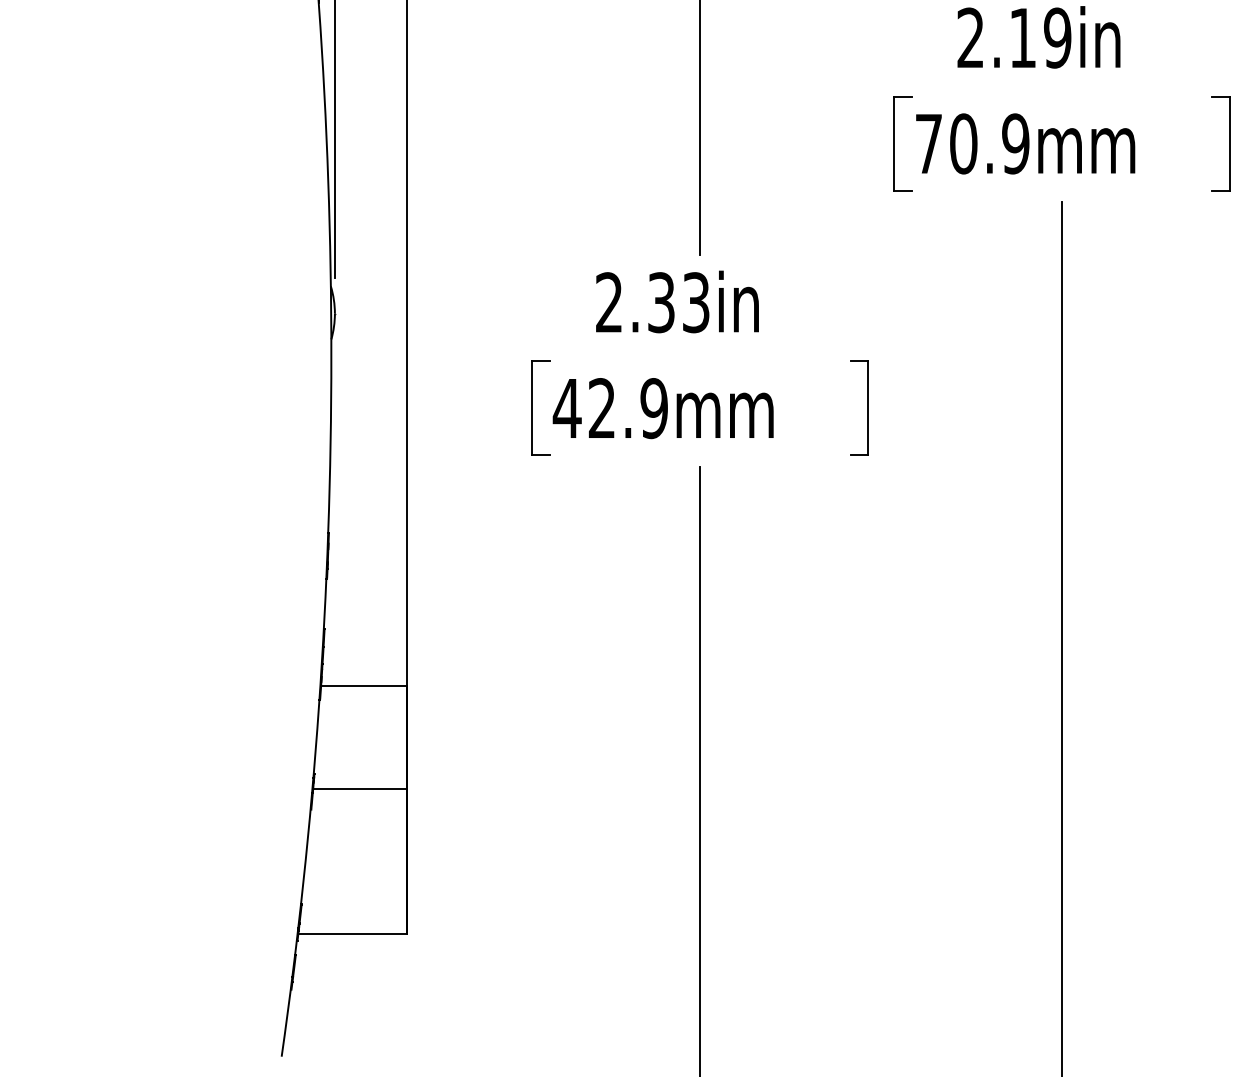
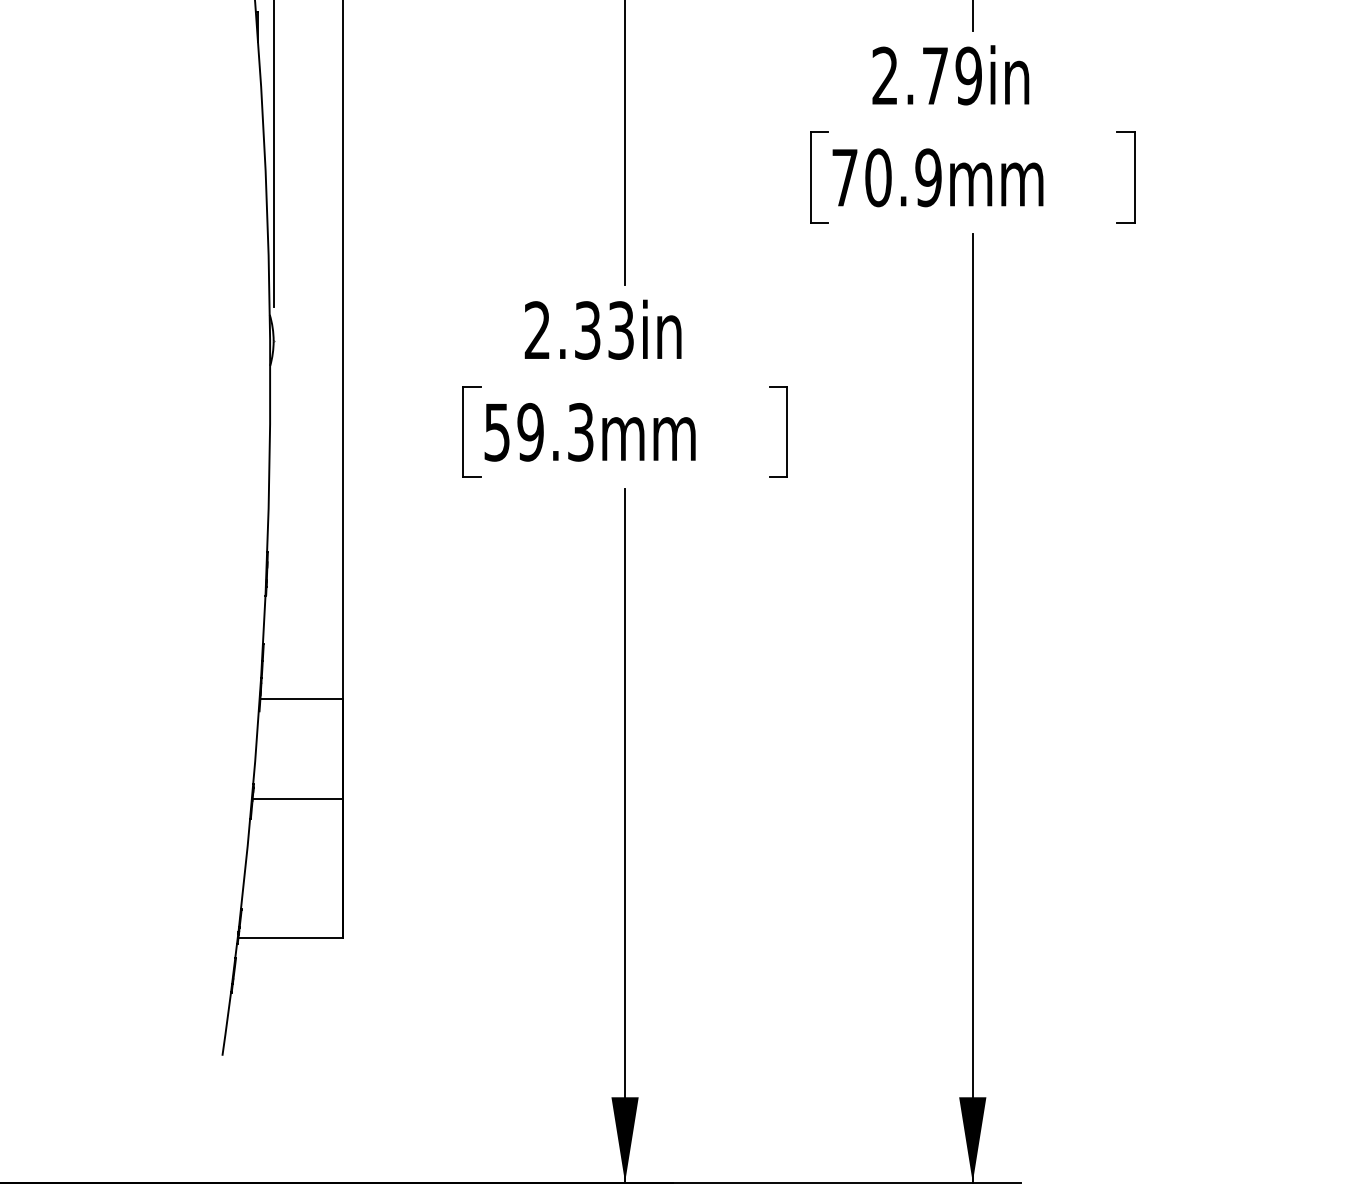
text: (1023, 37) -> (935, 75), 2.19in -> 2.79in
text: (610, 408) -> (538, 432), 42.9mm -> 59.3mm

